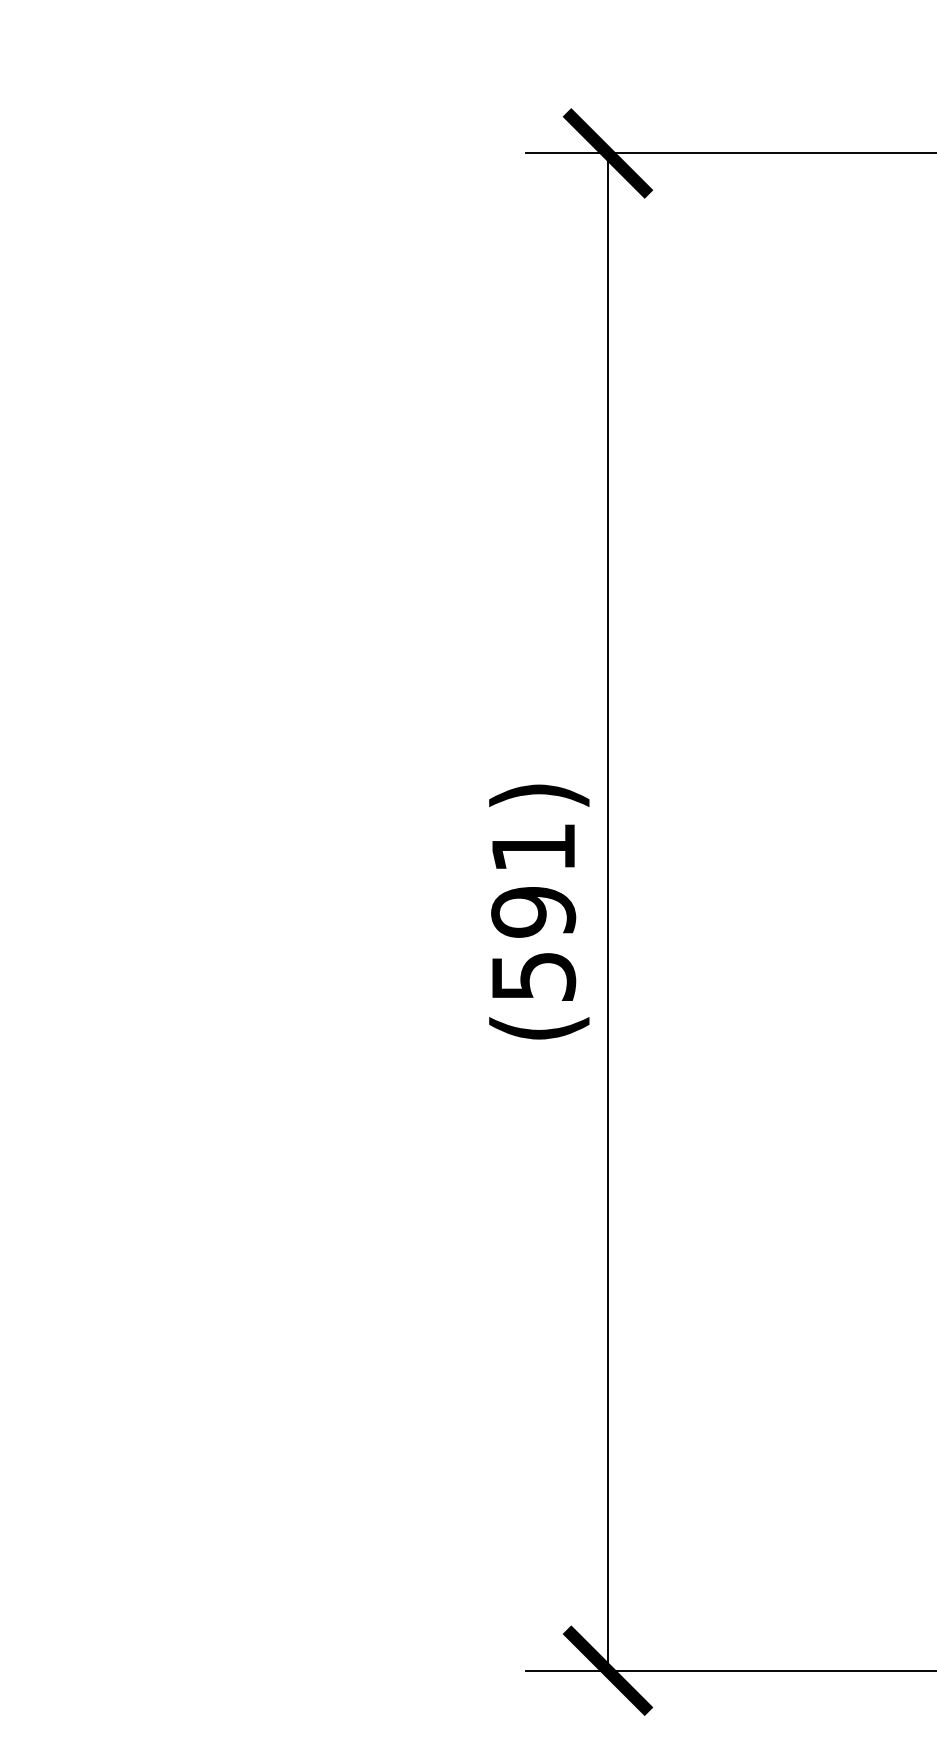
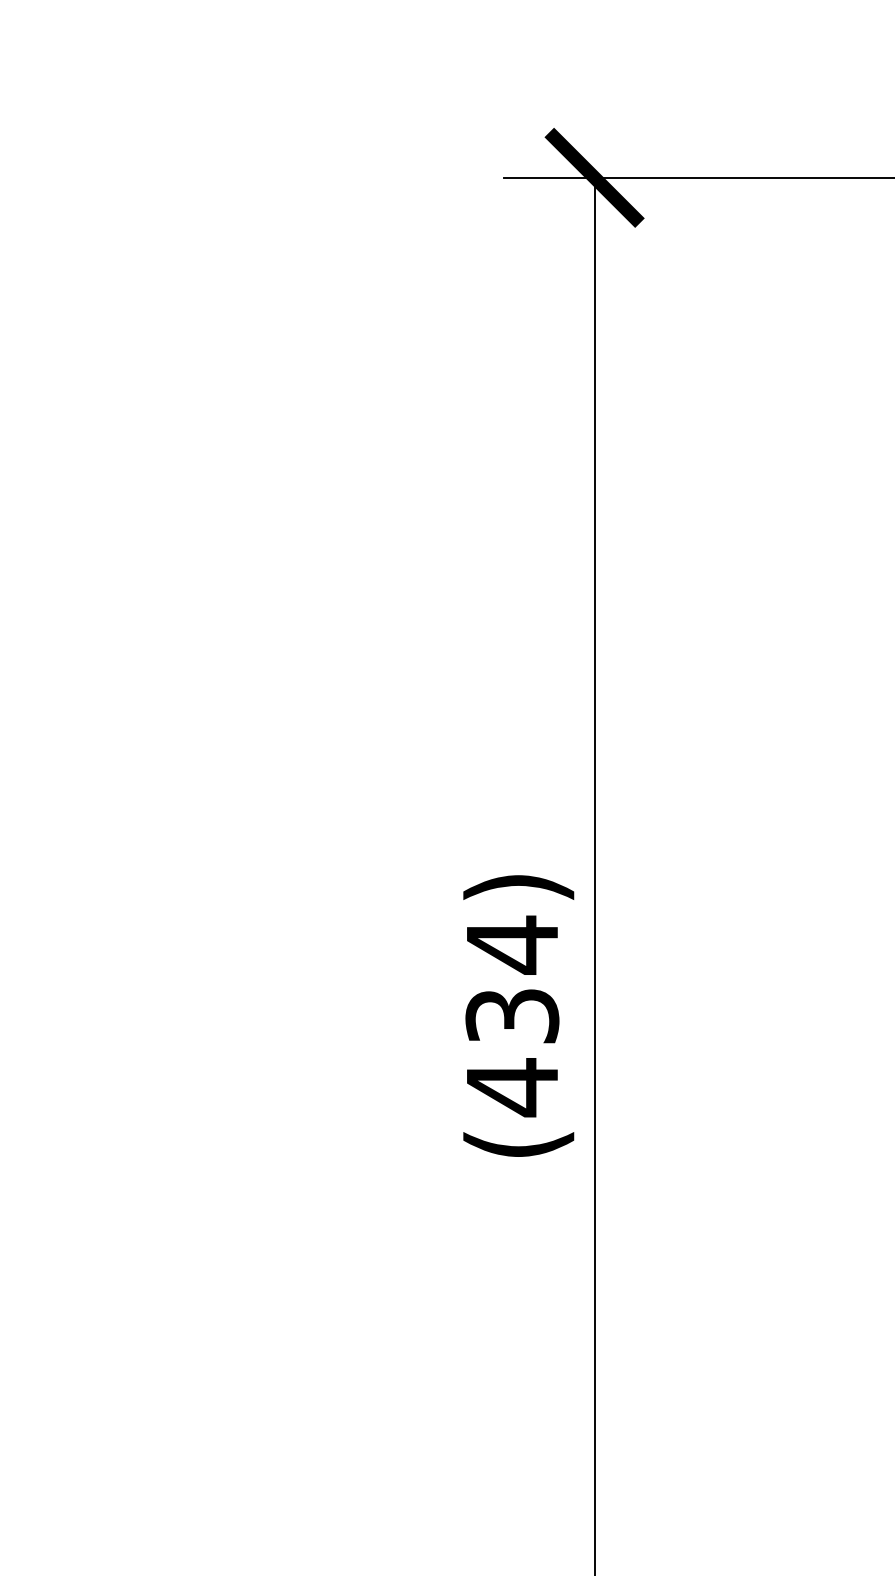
text: (533, 912) -> (512, 1016), (591) -> (434)

